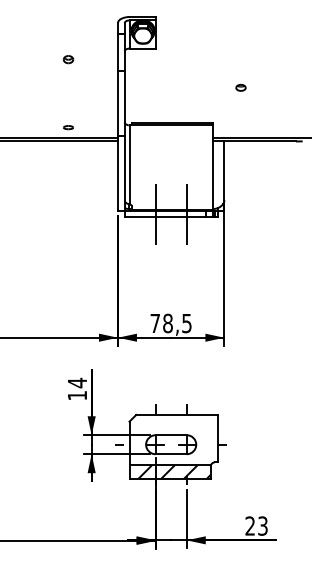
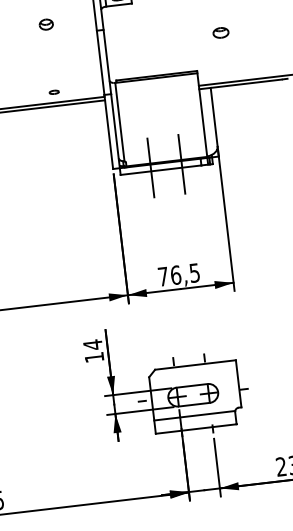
part: (68, 59) -> (46, 24), size x1.4
part: (240, 87) -> (220, 32), size x1.6
text: (168, 323) -> (176, 275), 78,5 -> 76,5
hatch: (174, 471) -> (199, 421), removed

